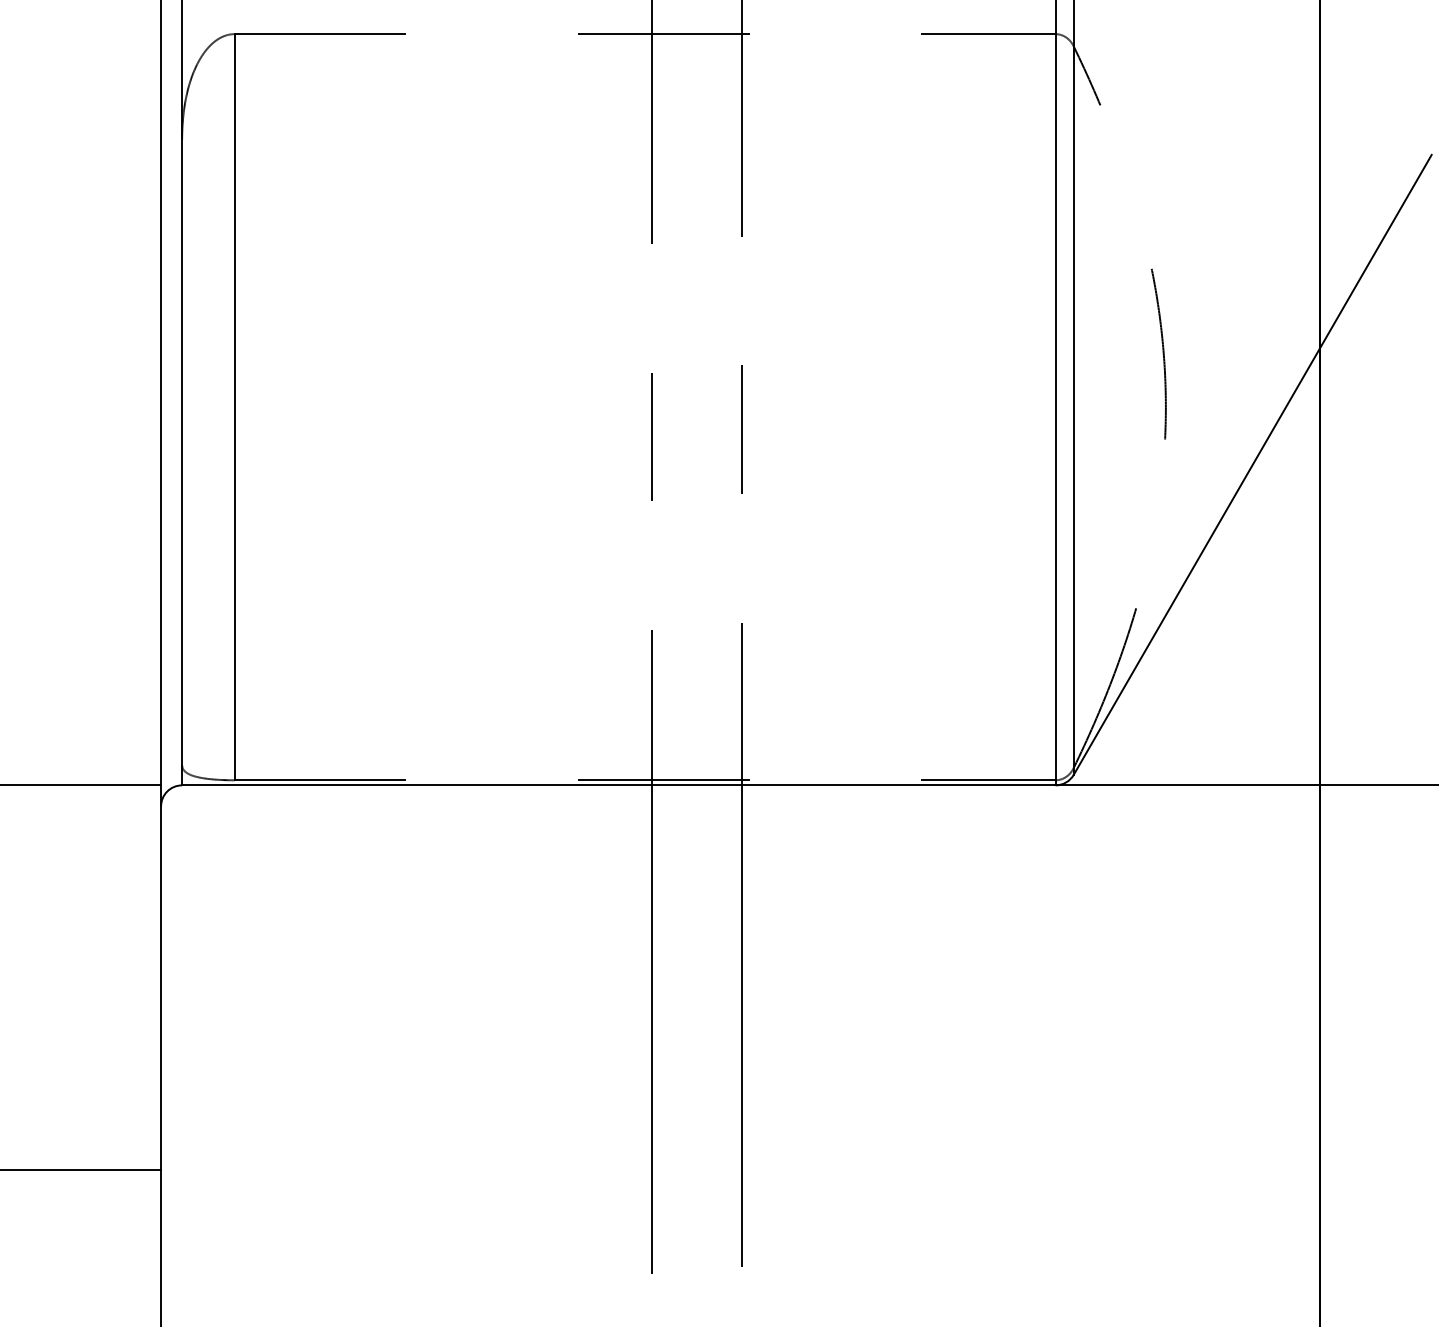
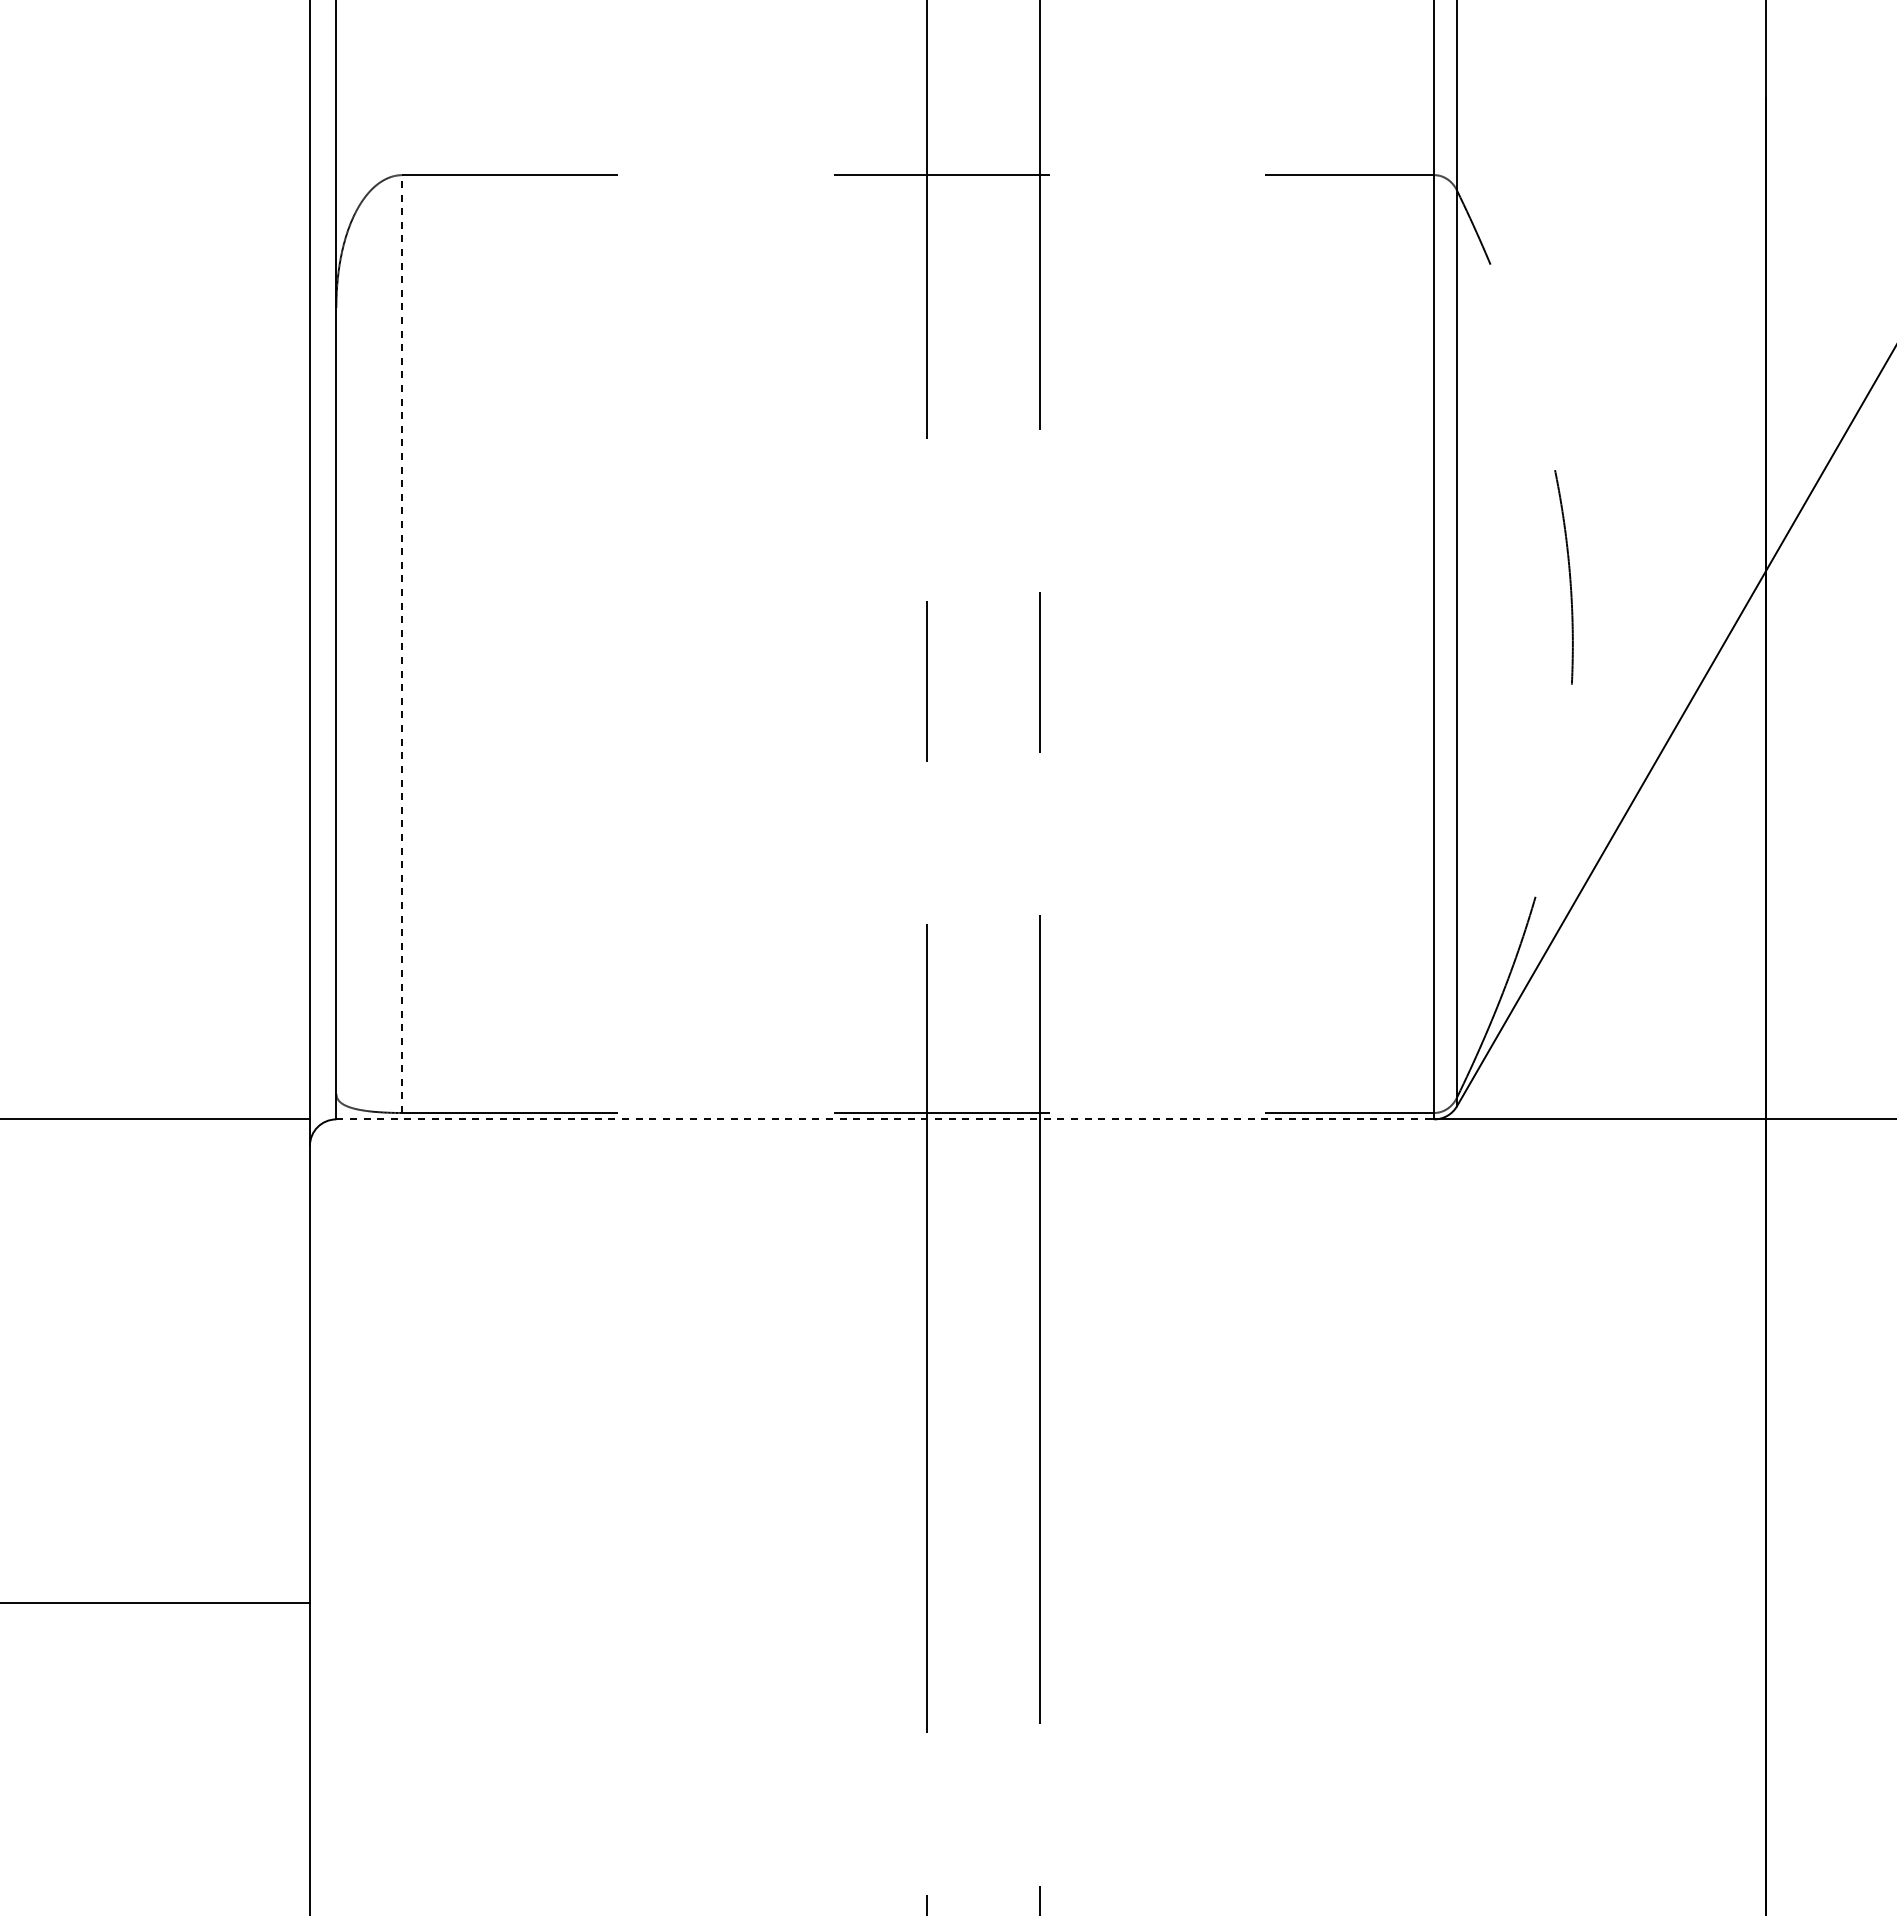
line: (234, 407) -> (402, 644), solid -> dashed
line: (619, 785) -> (885, 1119), solid -> dashed

